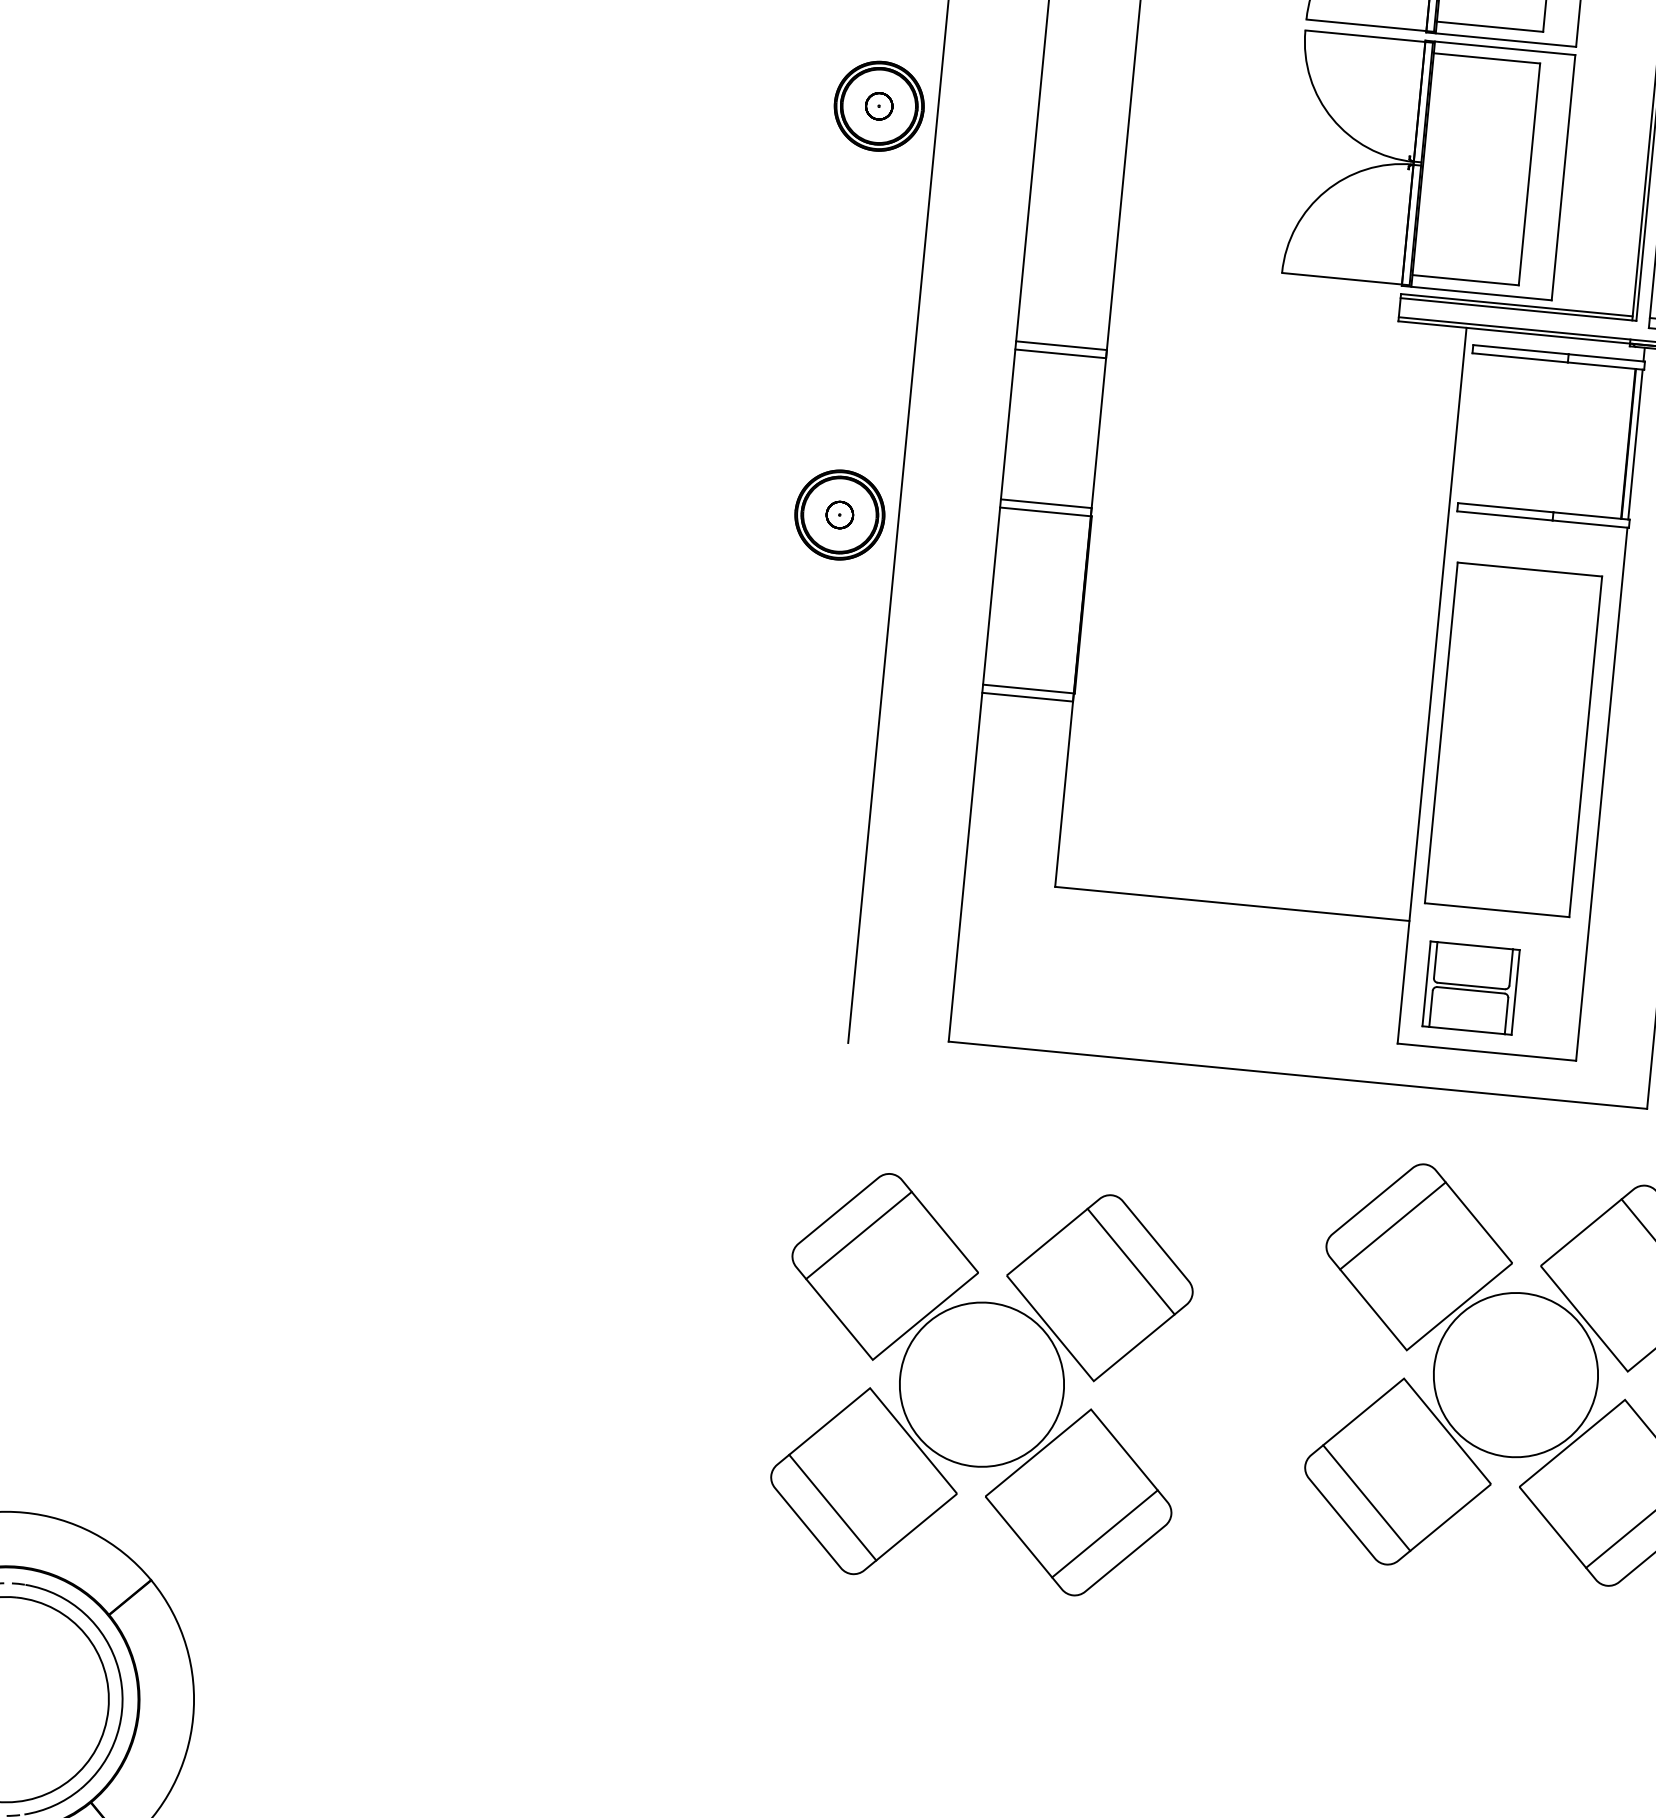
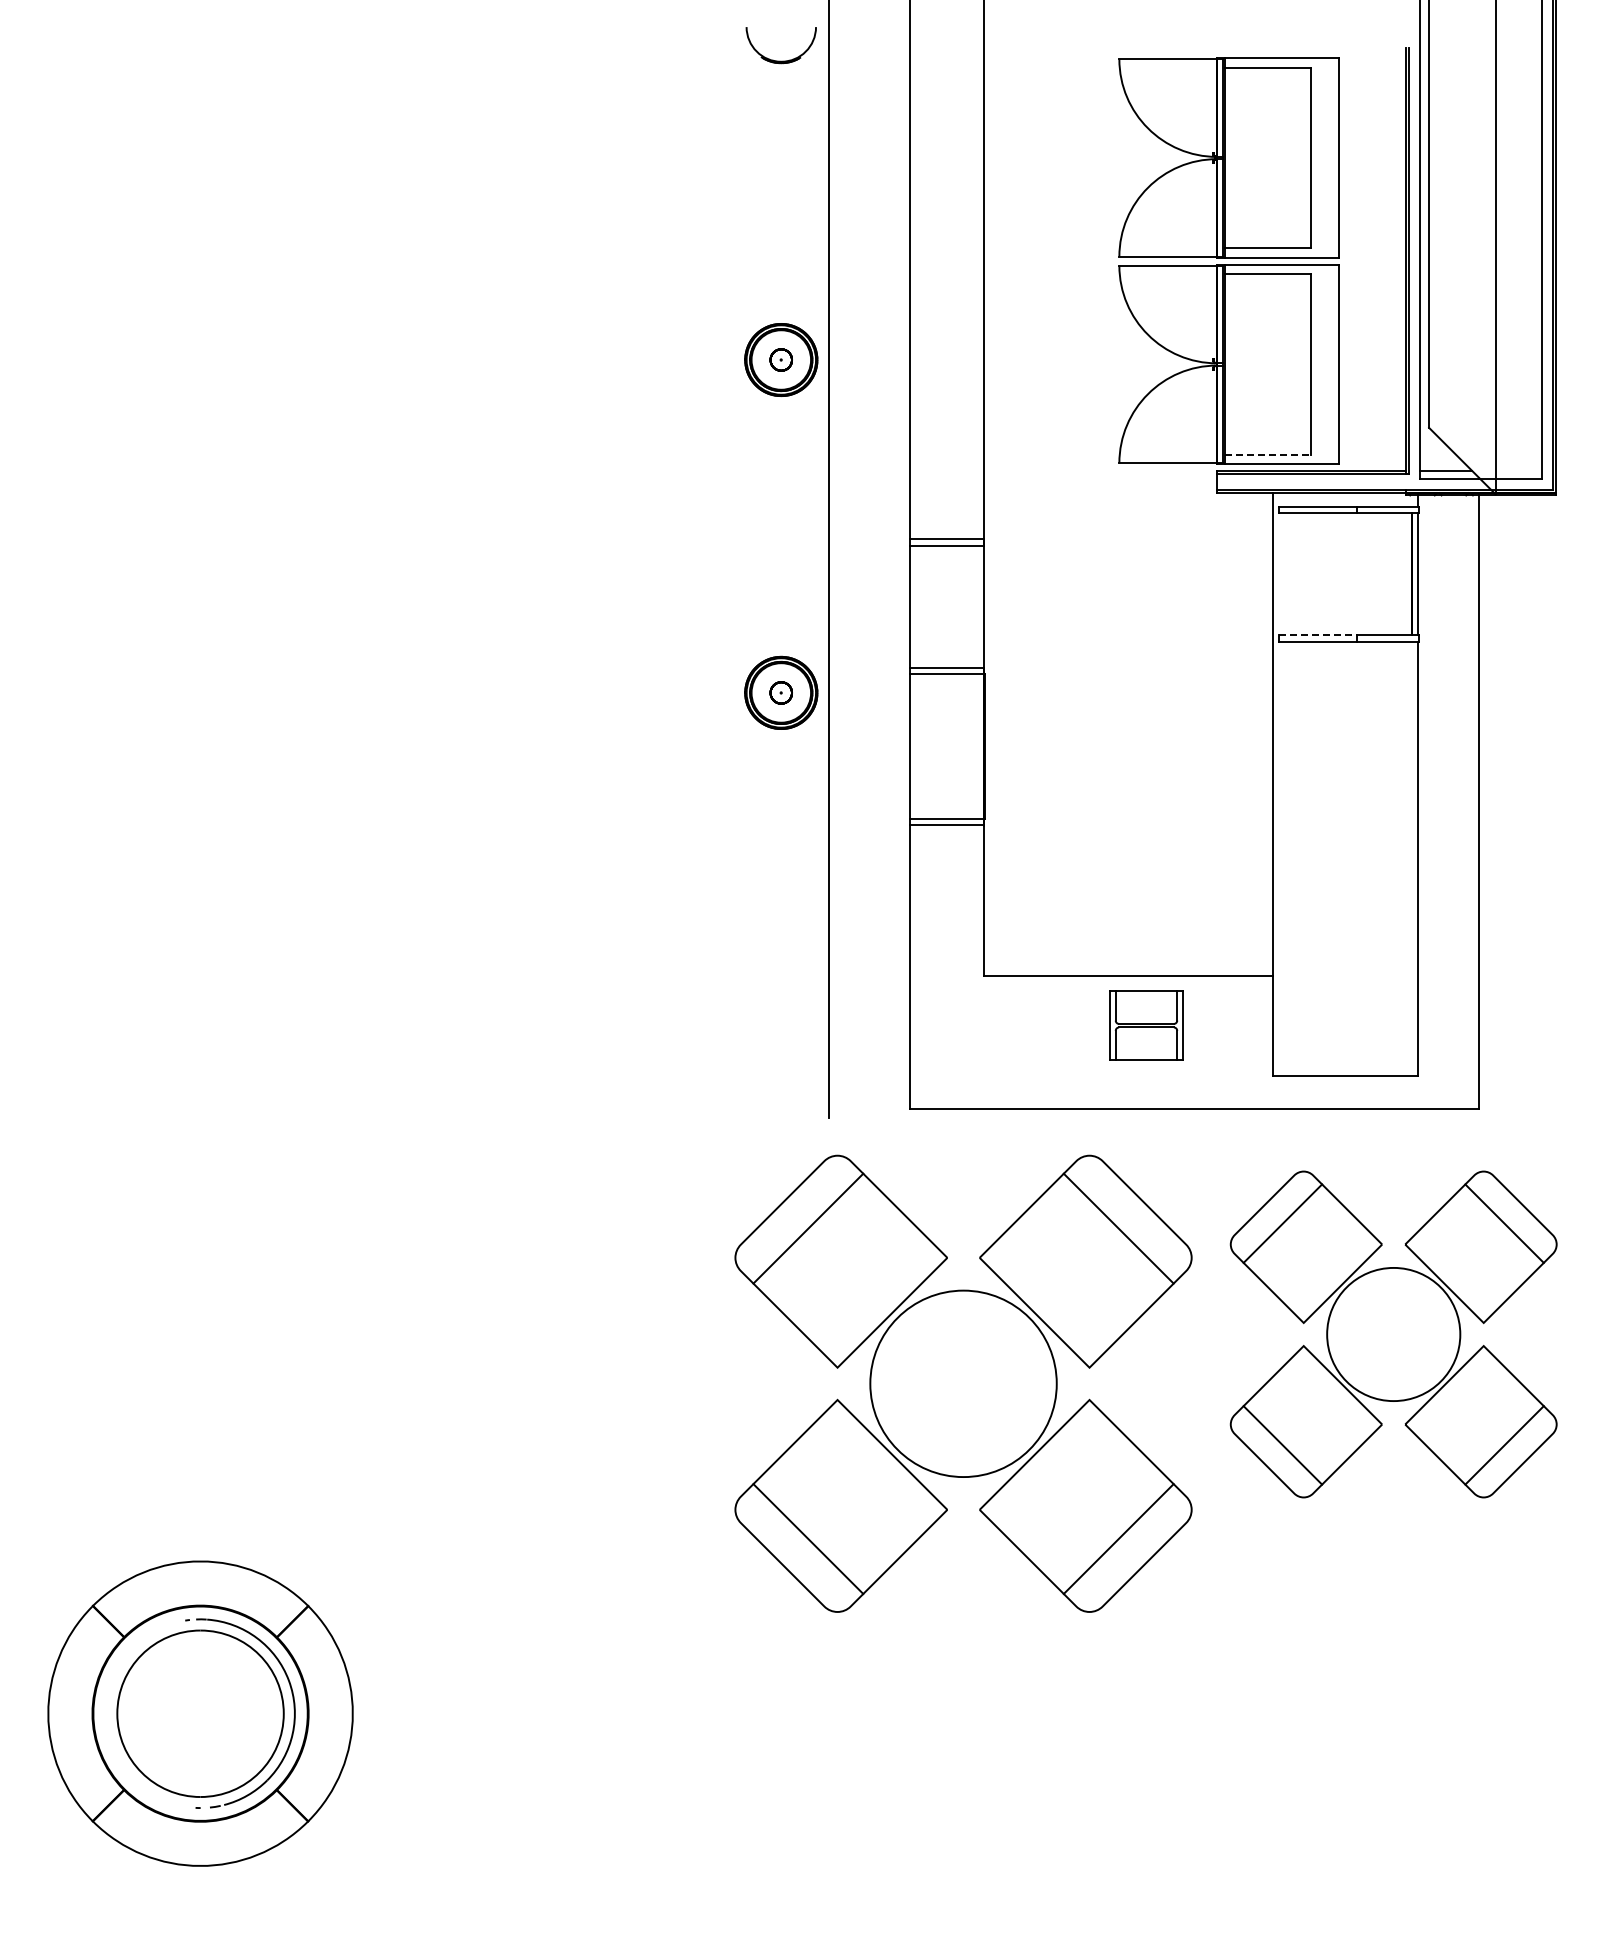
line: (1466, 279) -> (1268, 454), solid -> dashed
line: (1506, 508) -> (1318, 635), solid -> dashed
part: (1513, 739) -> (1342, 821), removed
part: (1471, 987) -> (1146, 1025), moved
part: (981, 1384) -> (963, 1383), size x1.4

